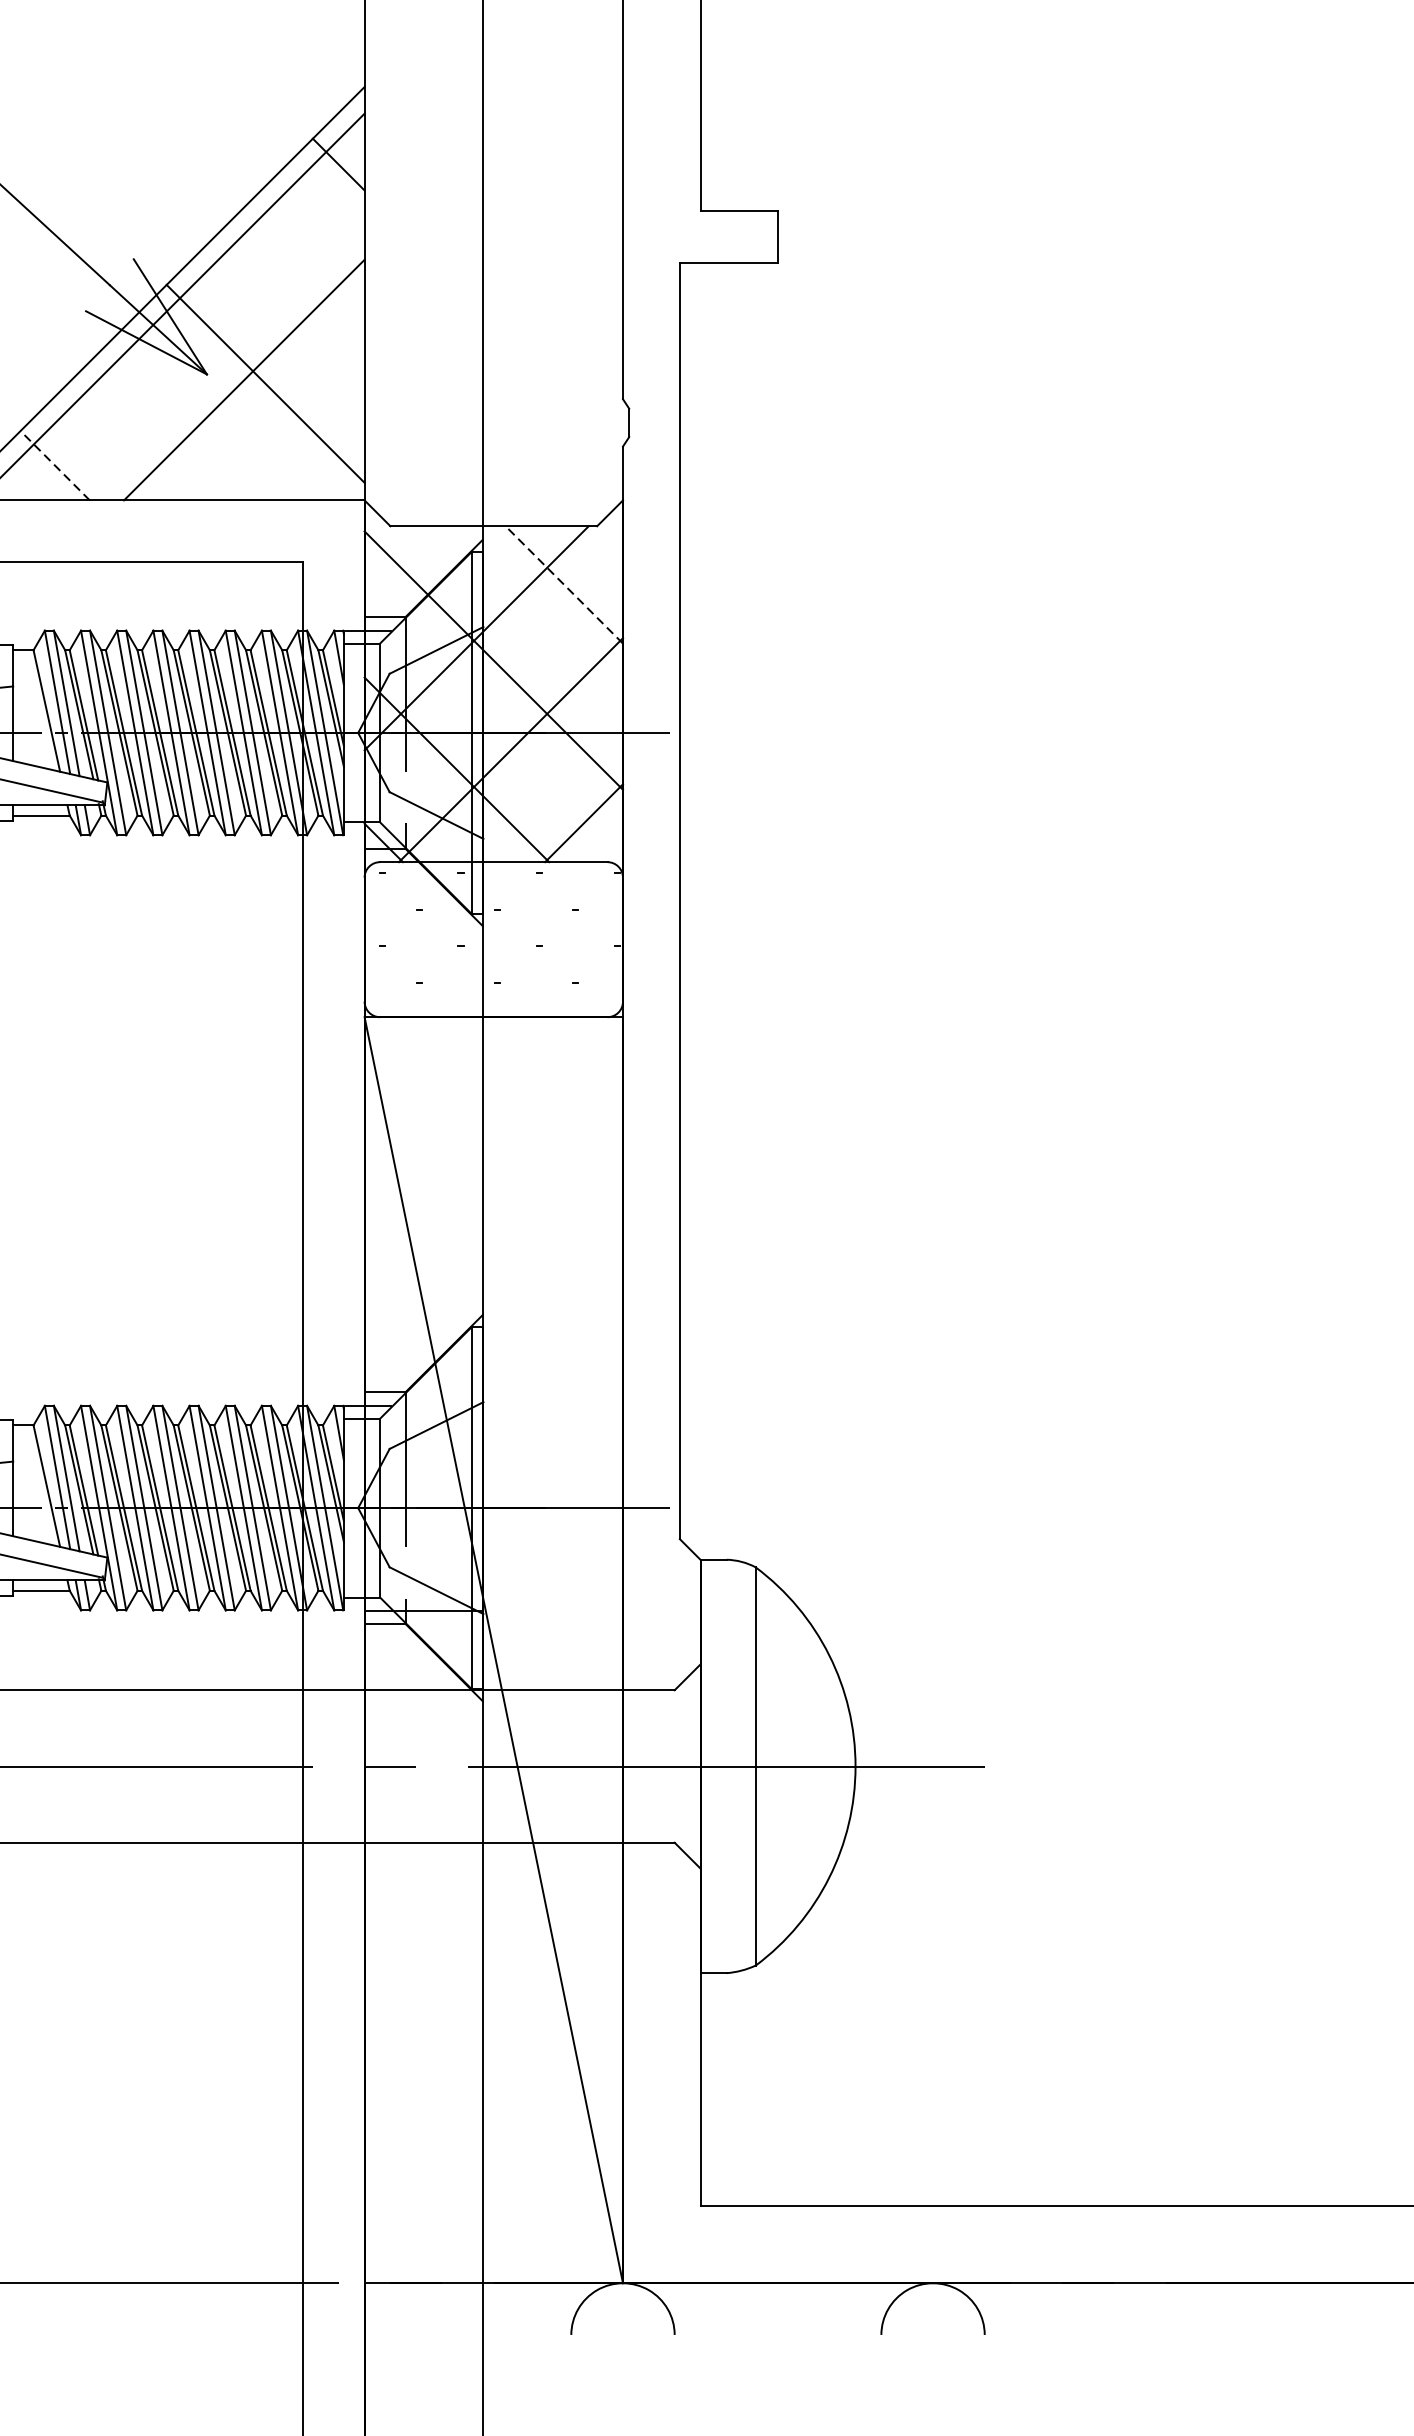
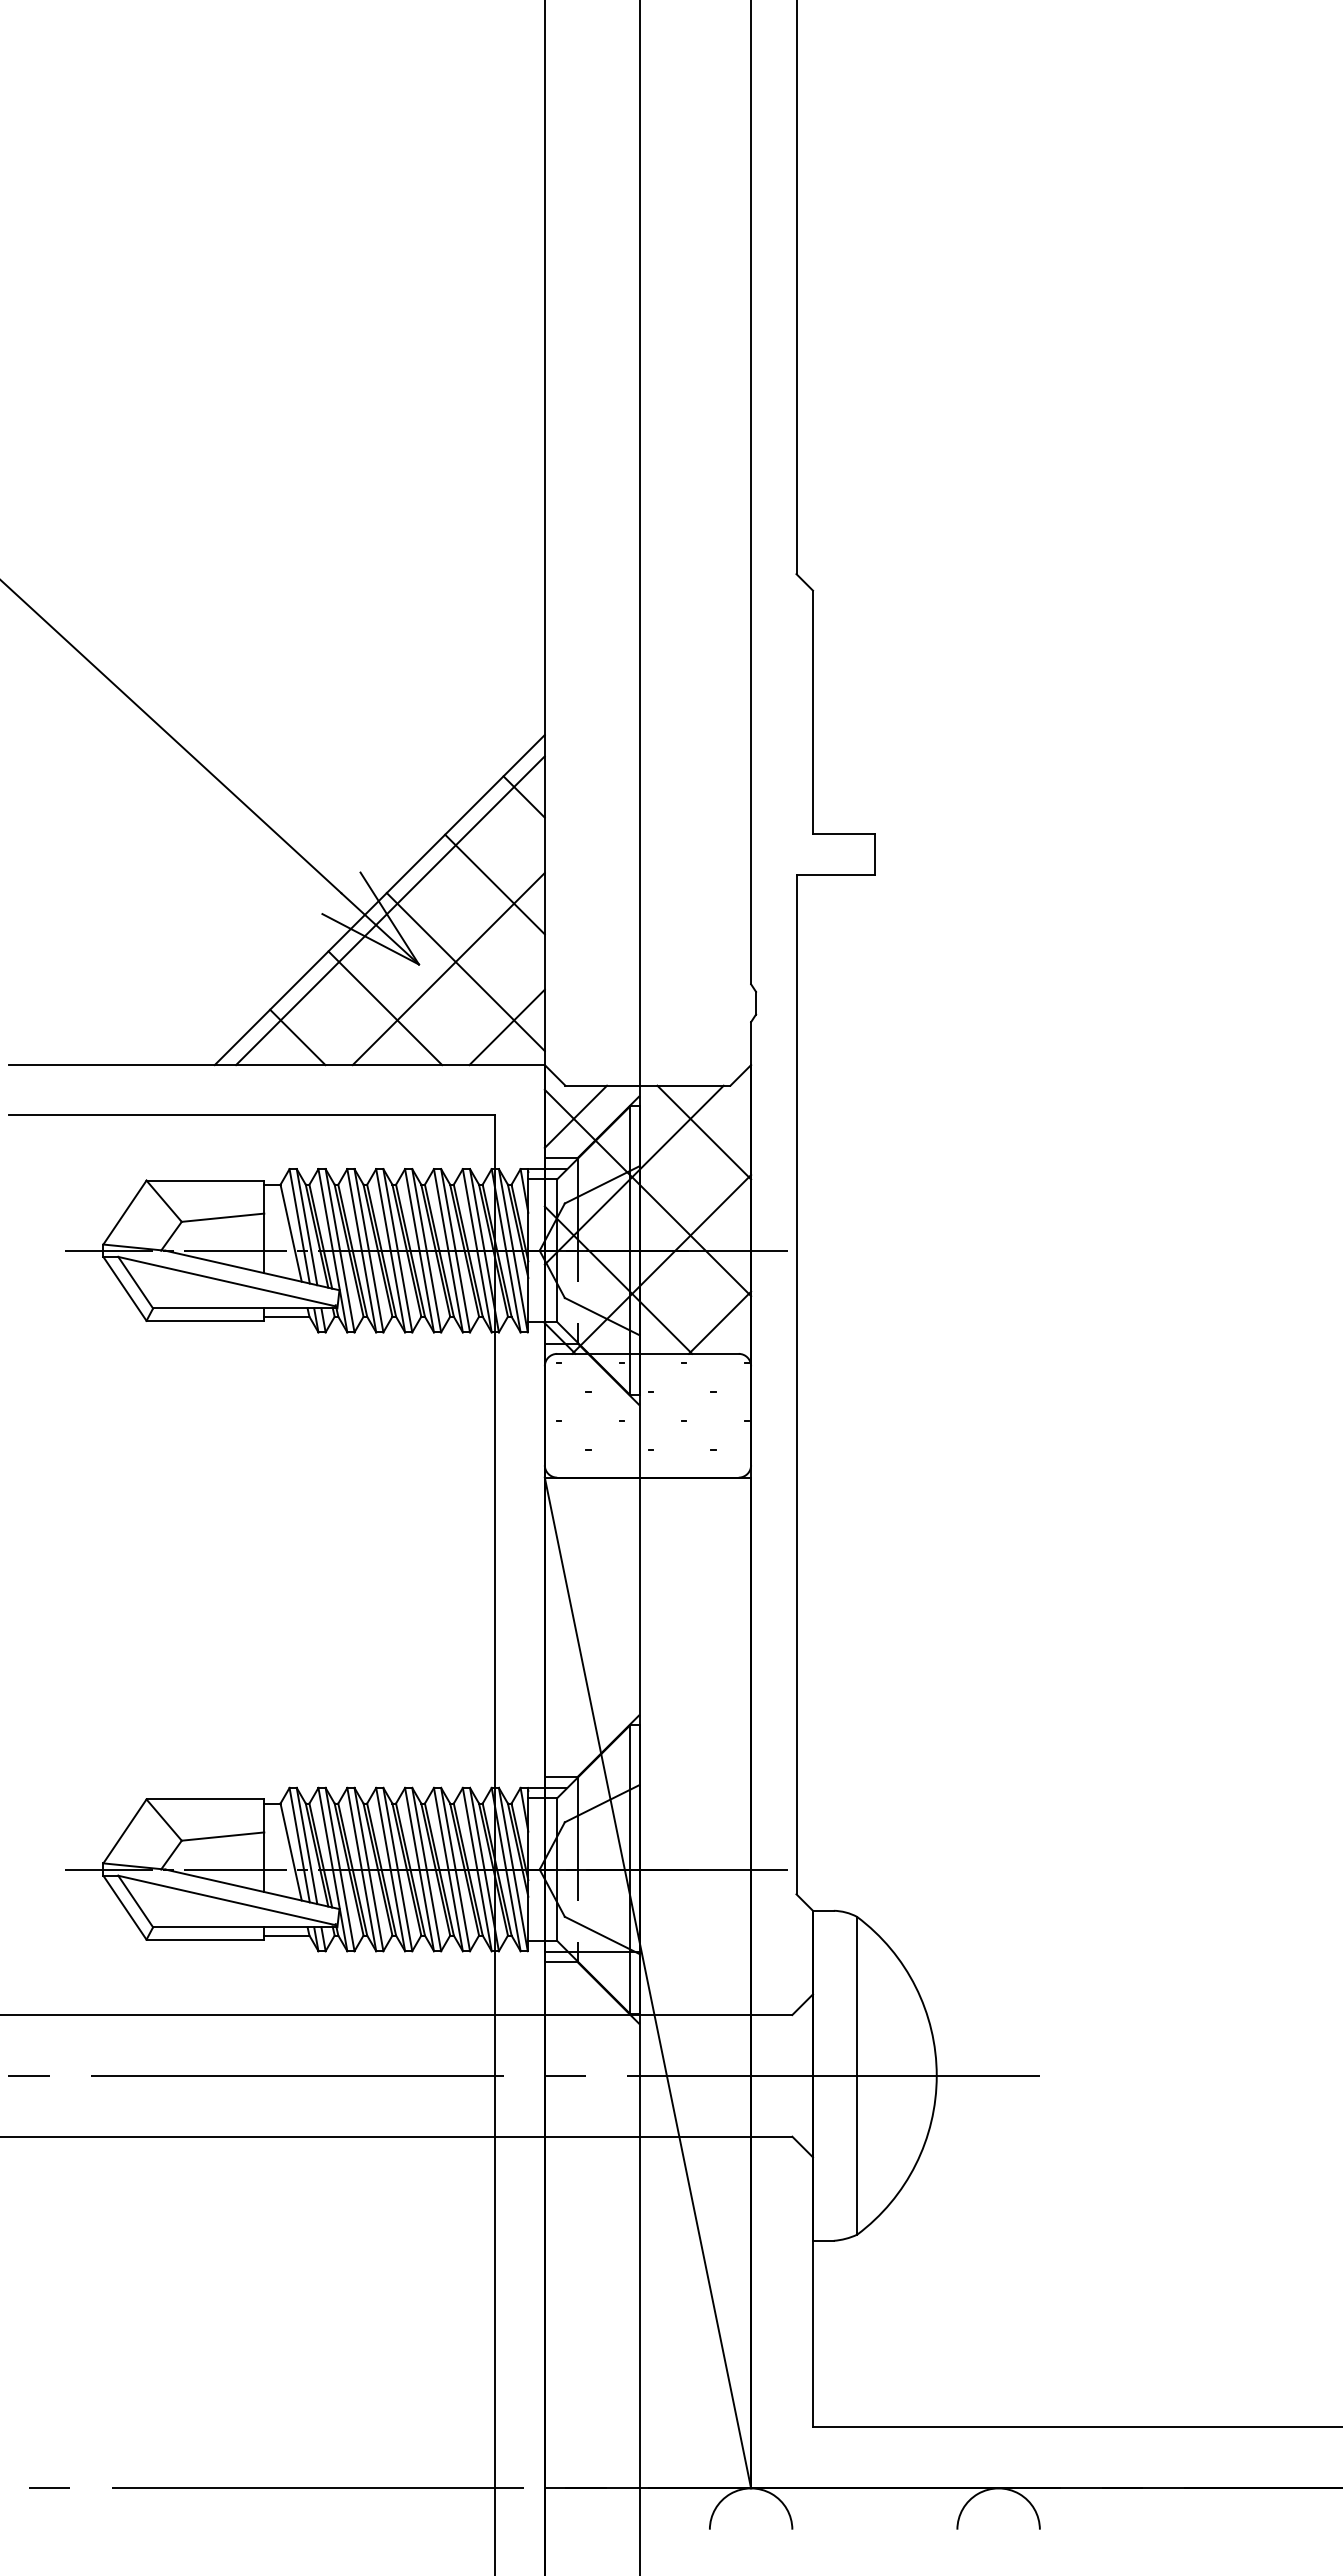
line: (301, 274) -> (494, 884), added
line: (165, 429) -> (385, 1008), added
line: (316, 453) -> (506, 1027), added
line: (54, 465) -> (297, 1037), dashed -> solid
line: (403, 564) -> (575, 1116), added
line: (563, 584) -> (703, 1132), dashed -> solid

